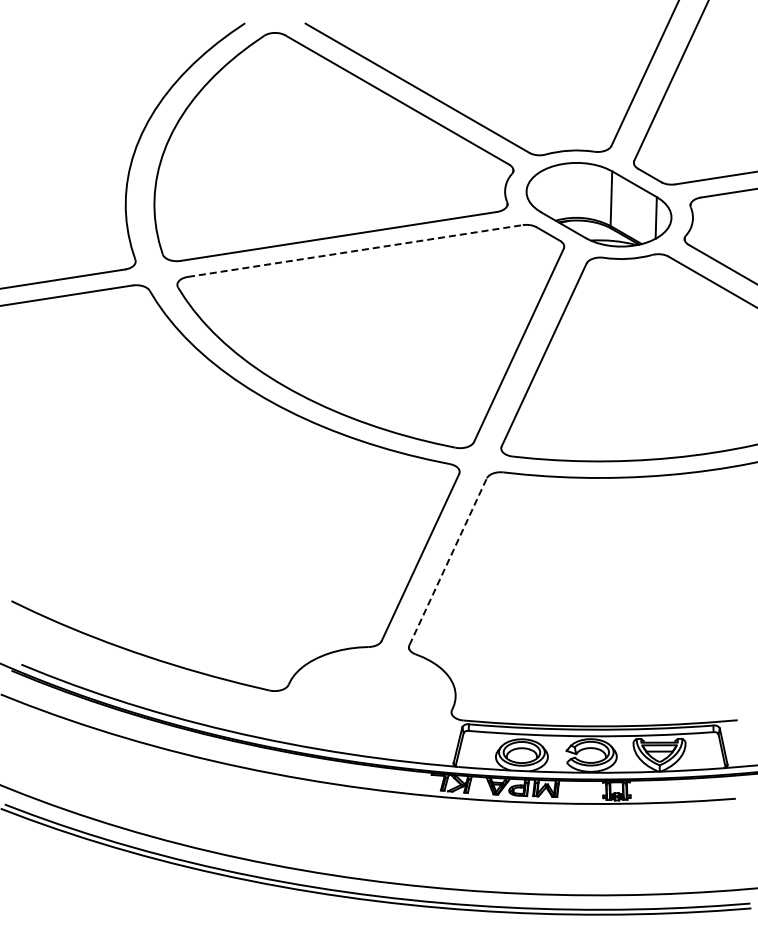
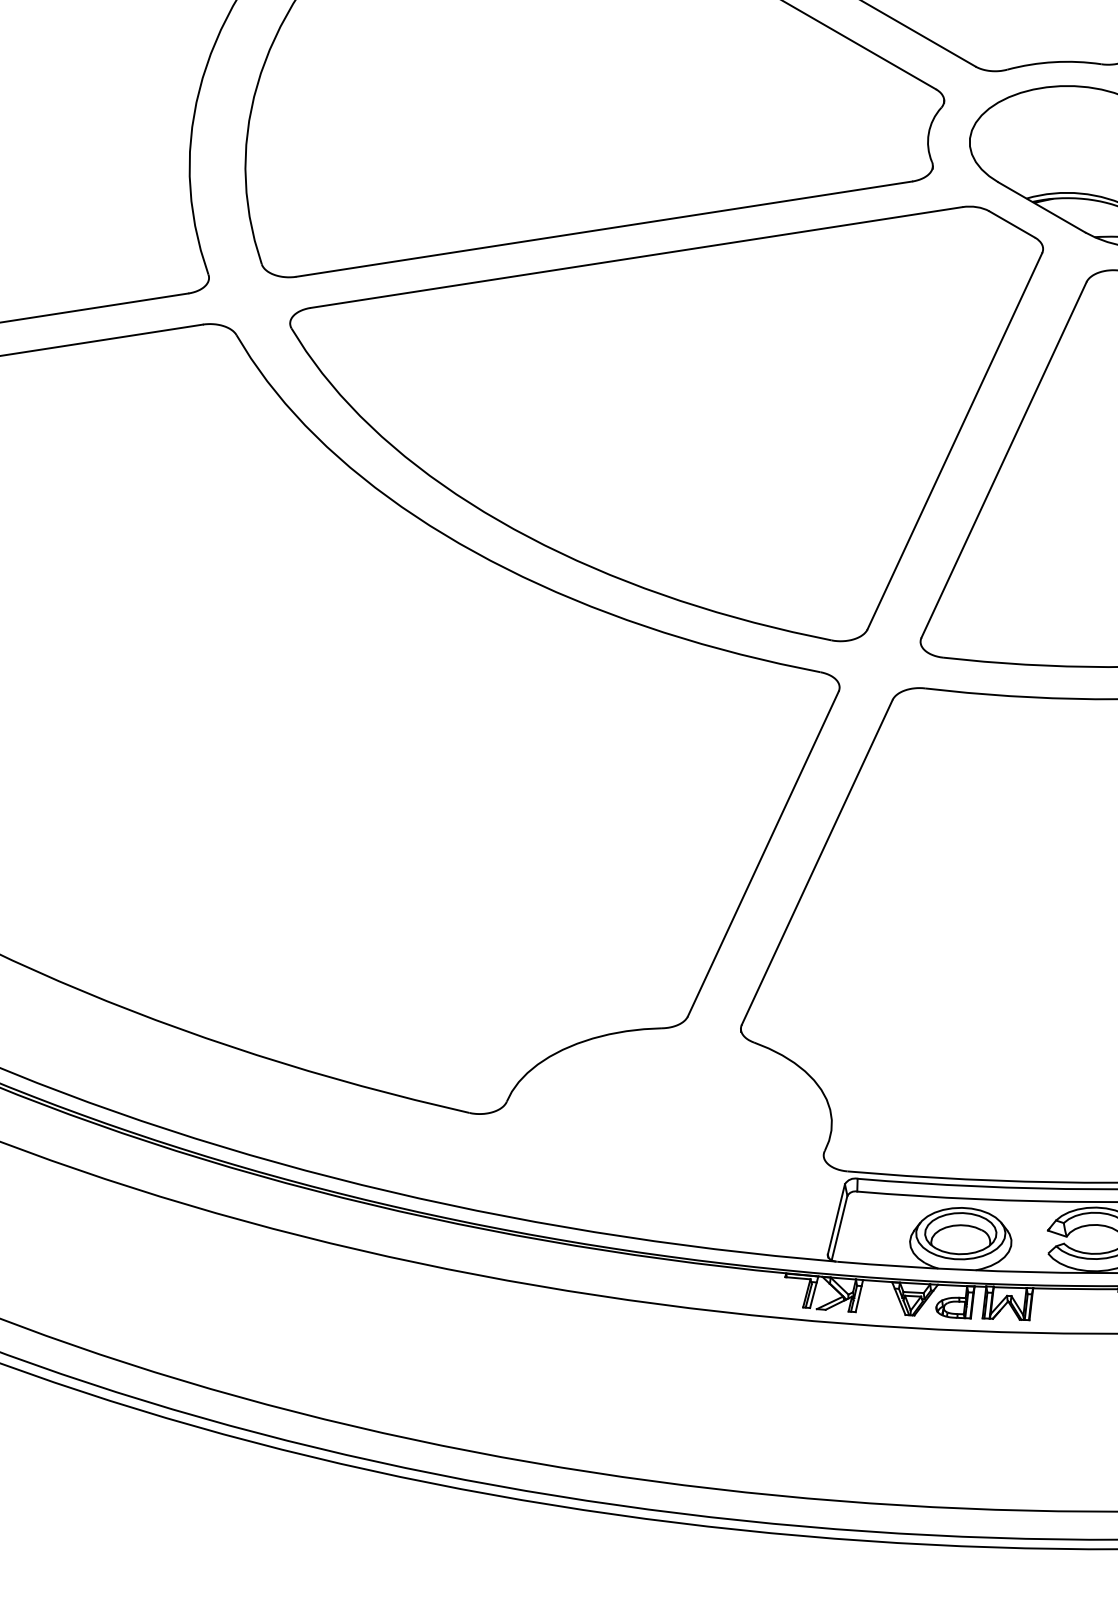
line: (355, 250) -> (636, 256), dashed -> solid
line: (448, 561) -> (817, 861), dashed -> solid

